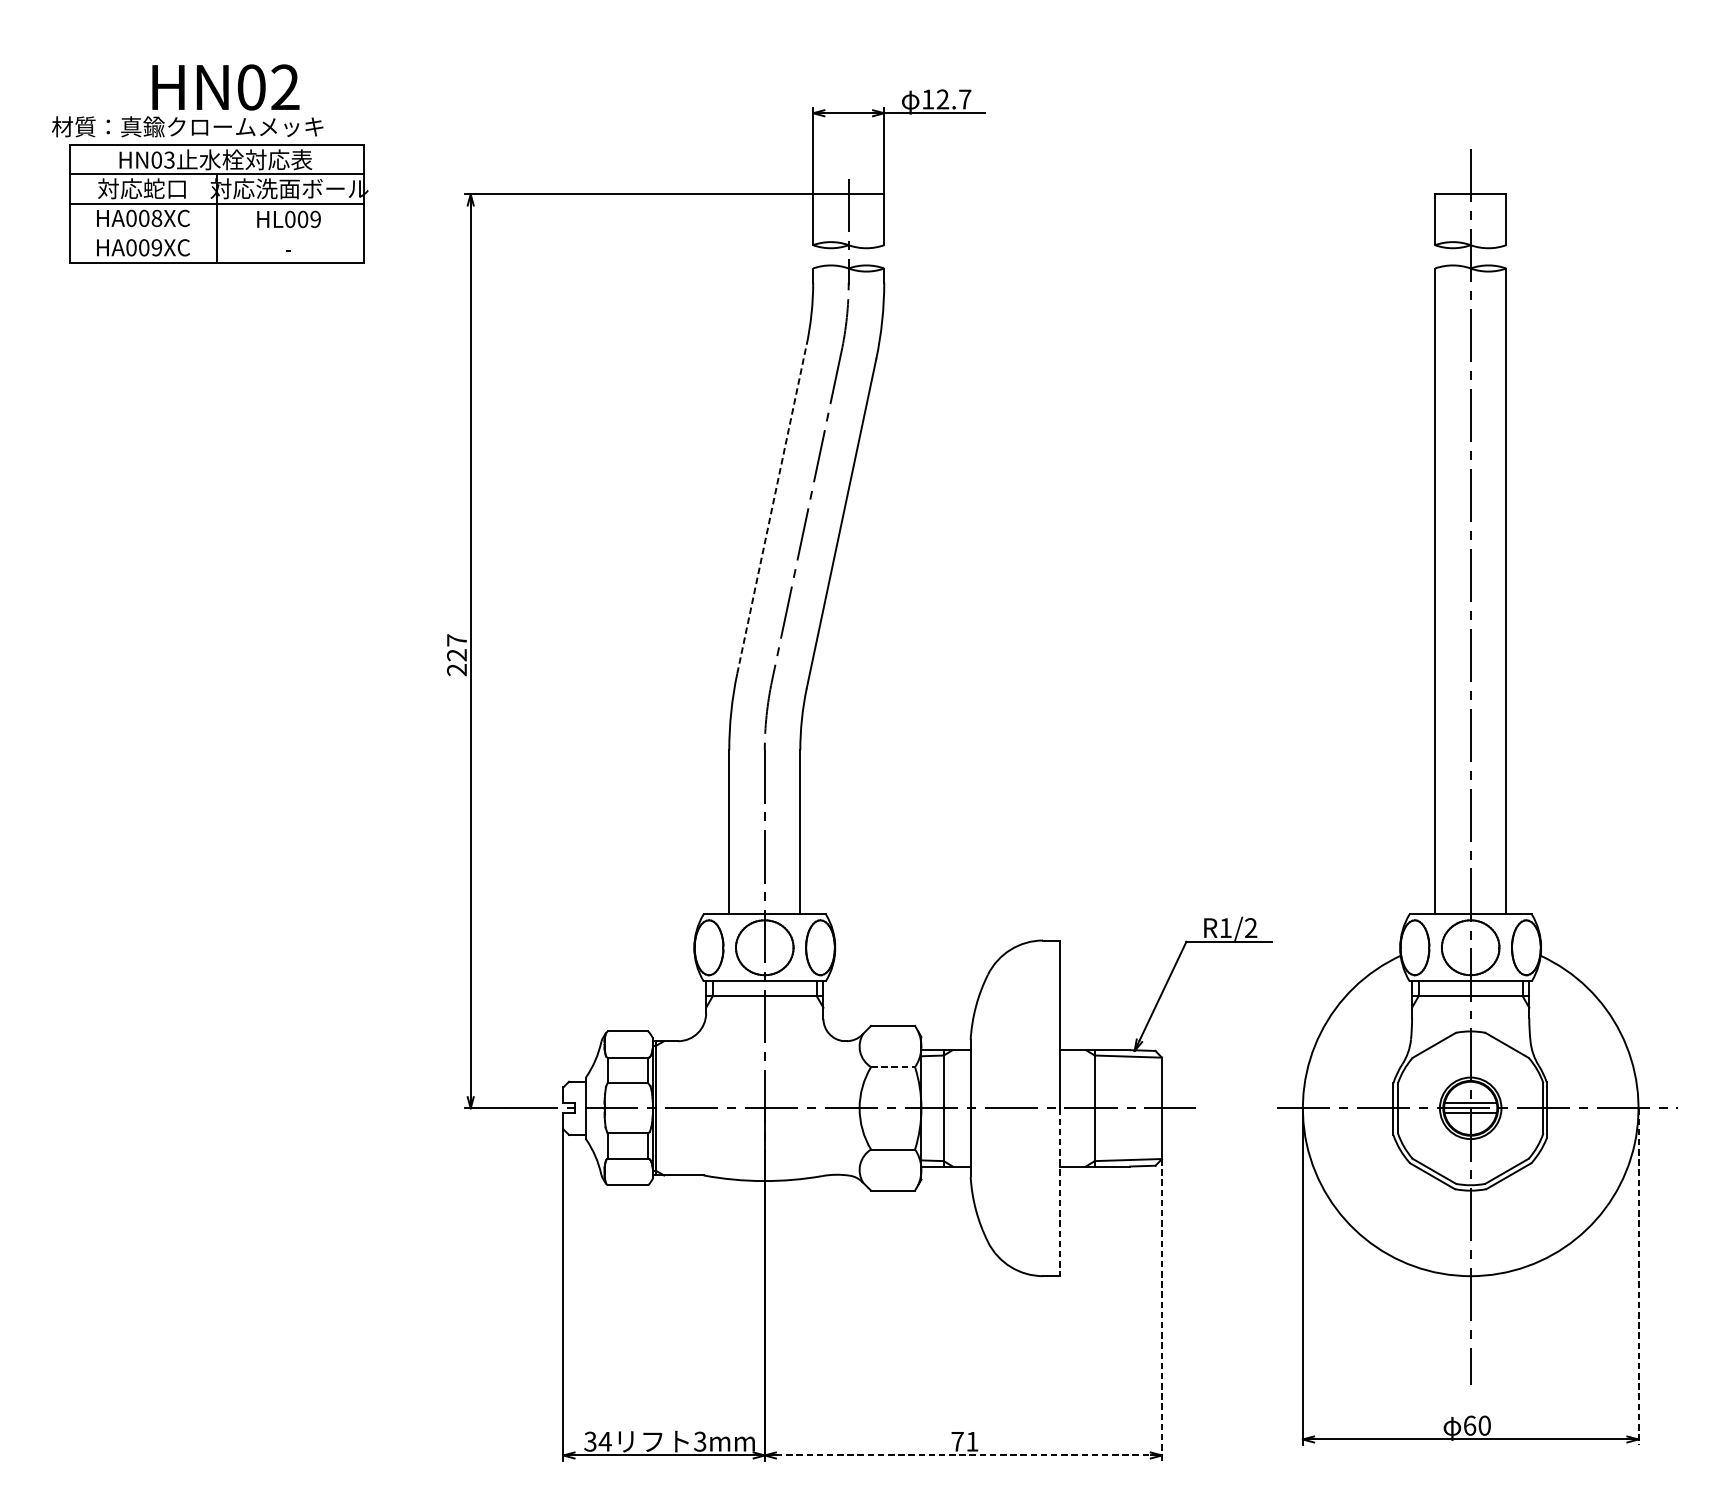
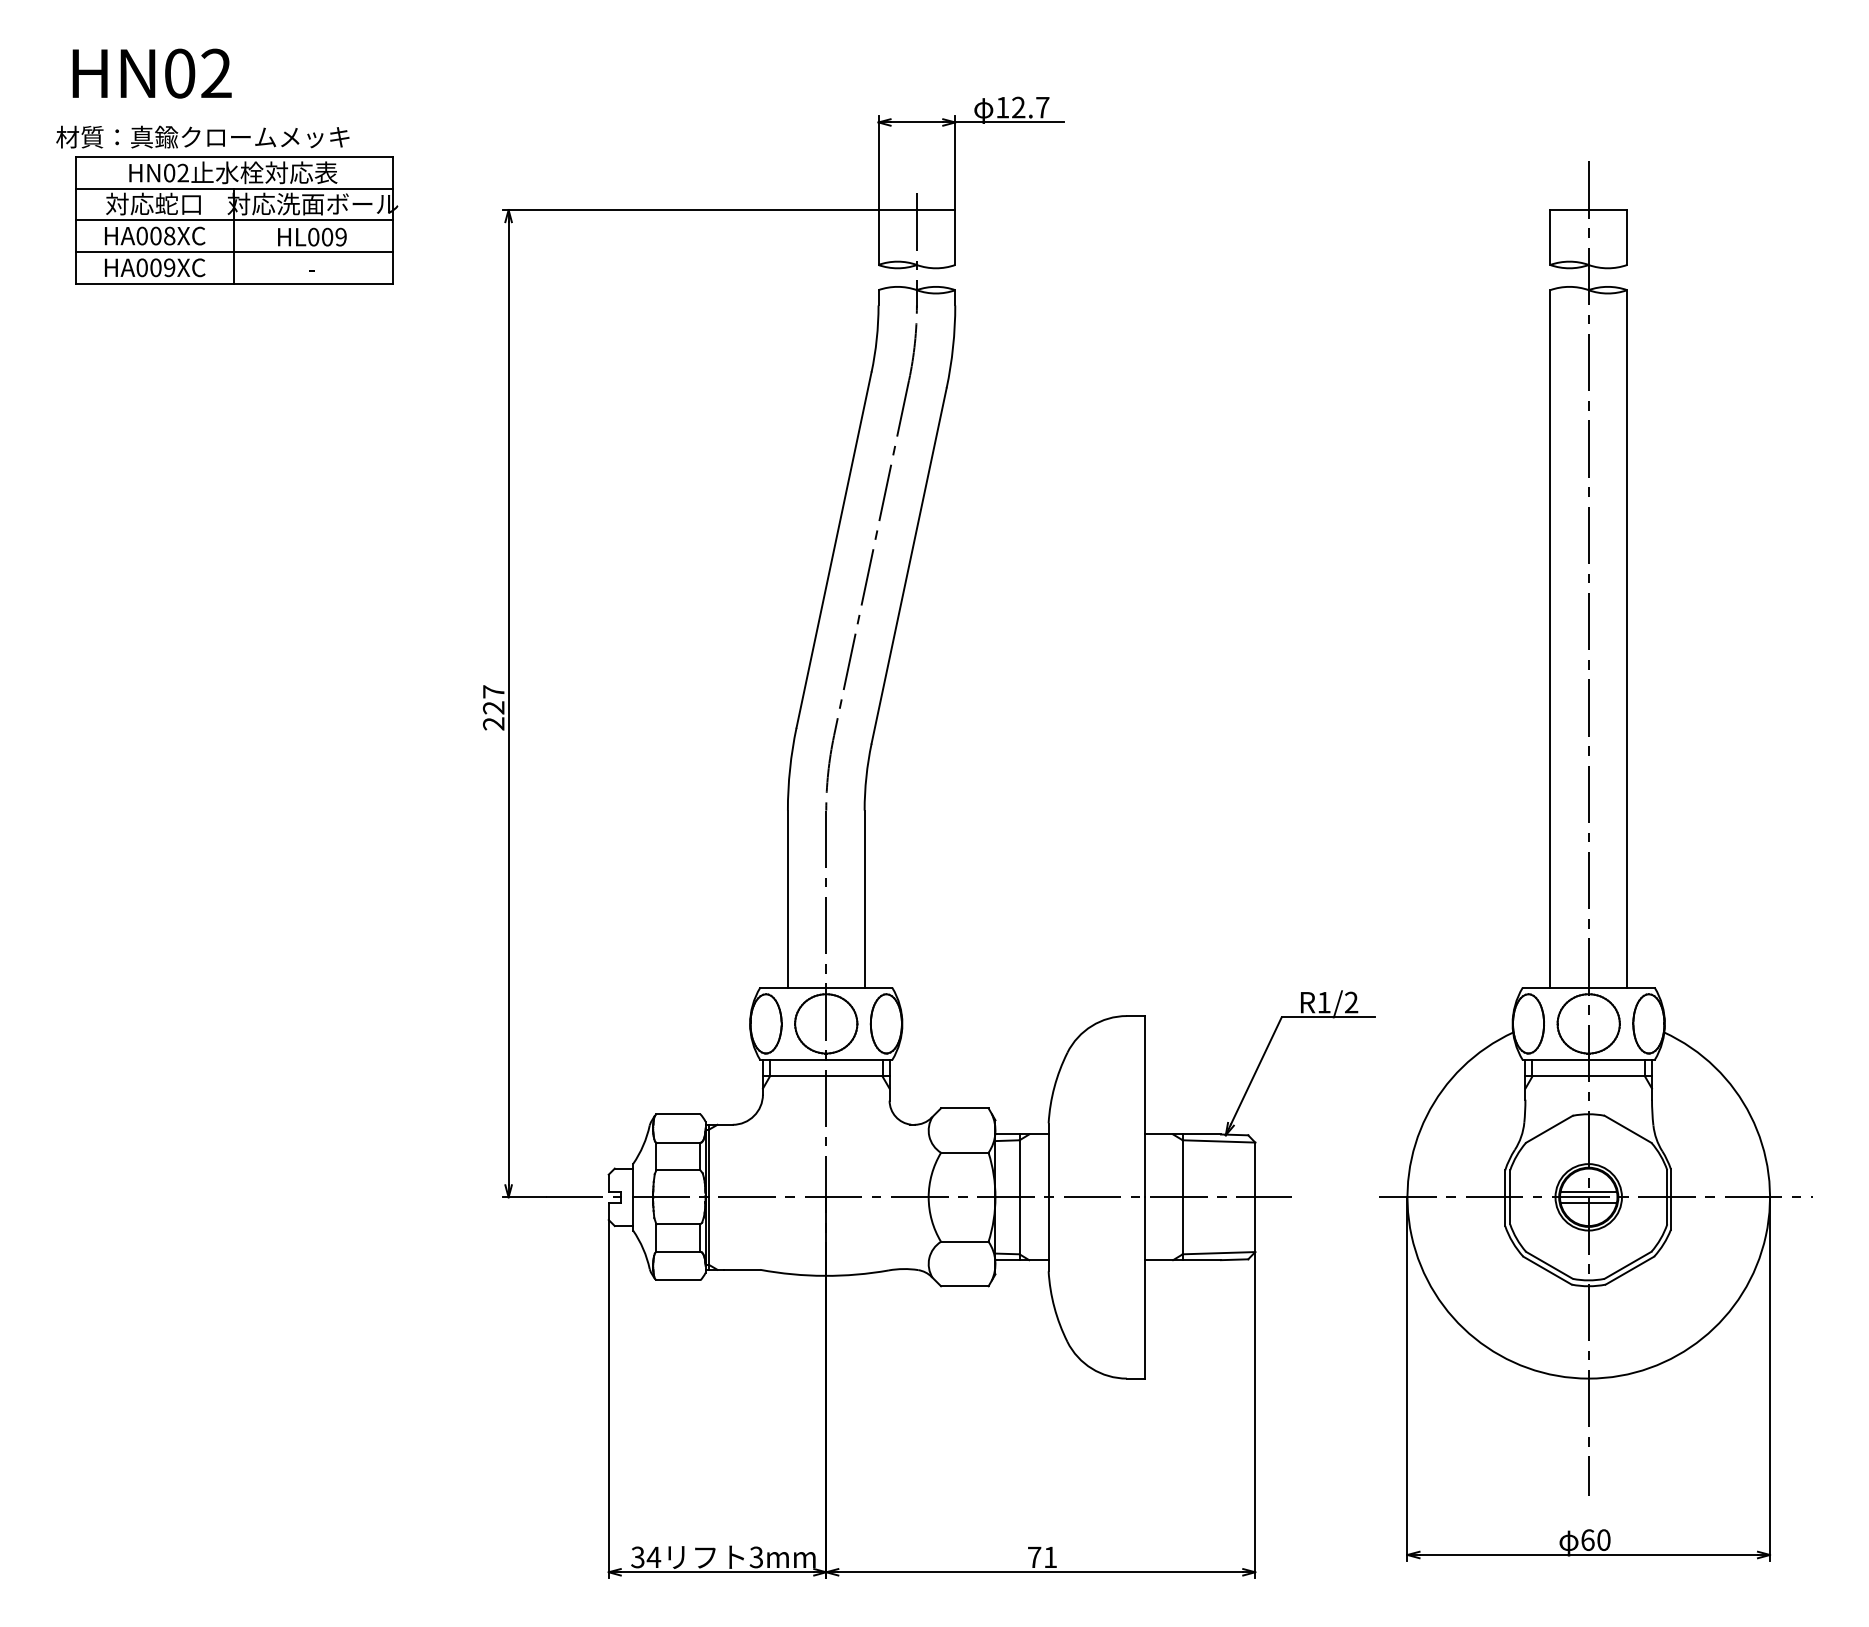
text: (225, 87) -> (151, 73), moved
text: (168, 160) -> (182, 173), HN03 -> HN02
line: (216, 233) -> (233, 252), added
line: (772, 509) -> (834, 550), dashed -> solid
line: (892, 1066) -> (964, 1152), dashed -> solid
line: (1060, 1191) -> (1145, 1287), dashed -> solid
line: (1638, 1277) -> (1770, 1379), dashed -> solid
line: (1162, 1310) -> (1255, 1415), dashed -> solid
line: (964, 1455) -> (1041, 1572), dashed -> solid

